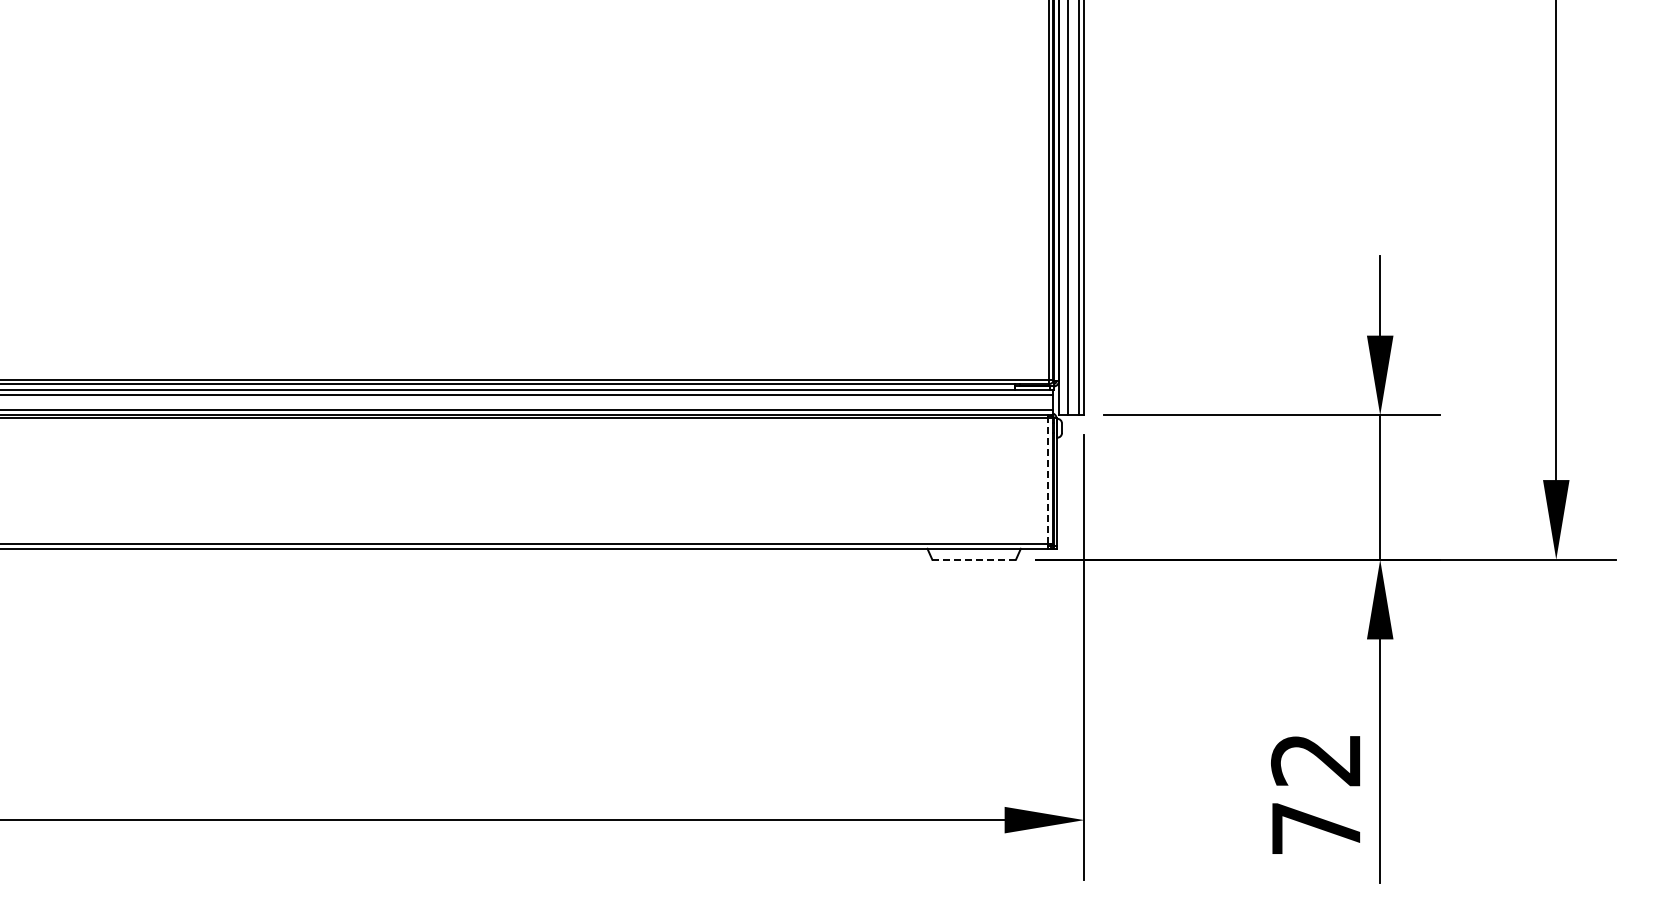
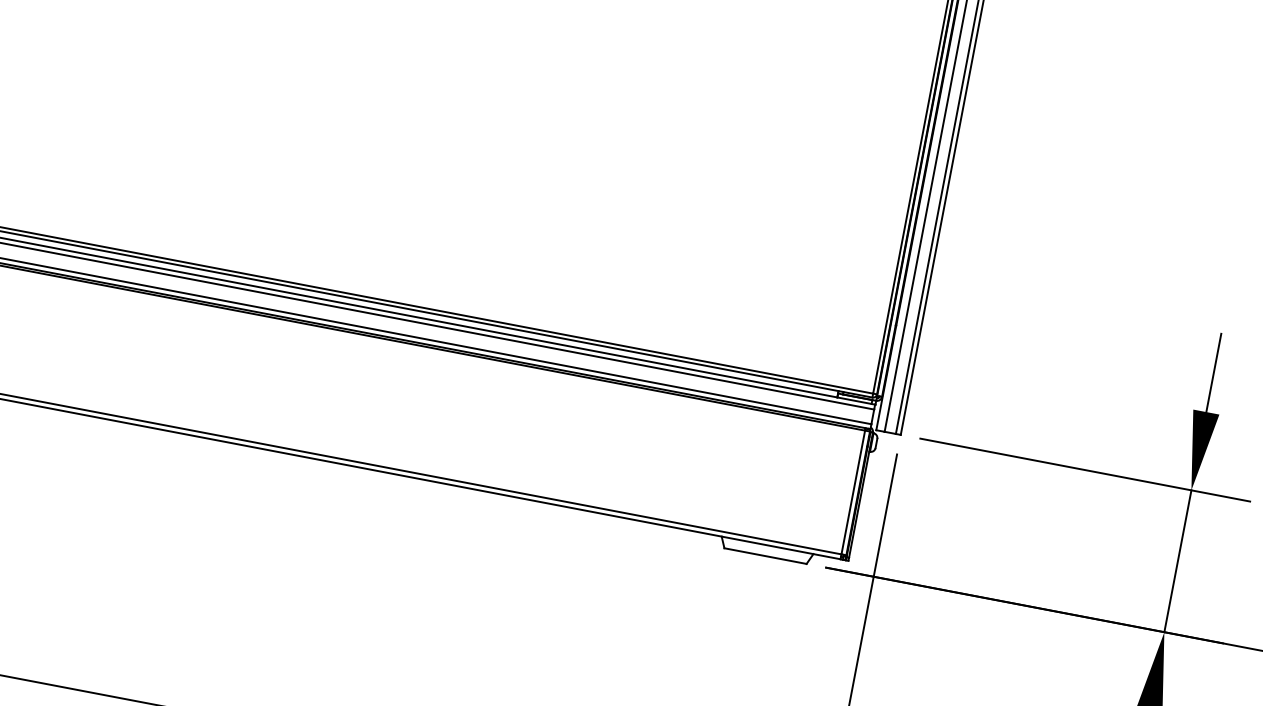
line: (1048, 480) -> (853, 492), dashed -> solid
line: (974, 559) -> (765, 555), dashed -> solid

